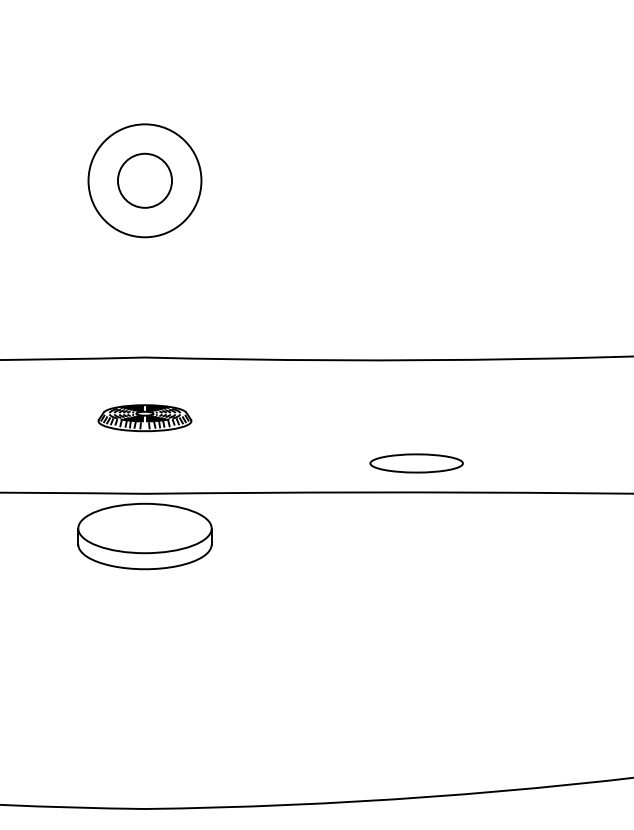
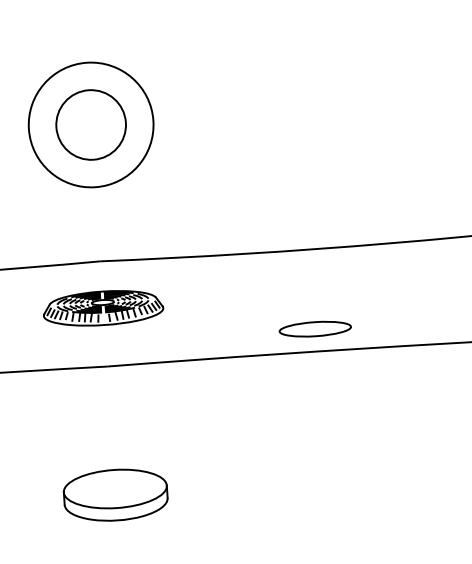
circle: (144, 180) -> (90, 124), size x1.43
circle: (144, 180) -> (90, 124), size x1.67
part: (144, 417) -> (102, 307), size x1.67
part: (144, 536) -> (115, 495), moved

